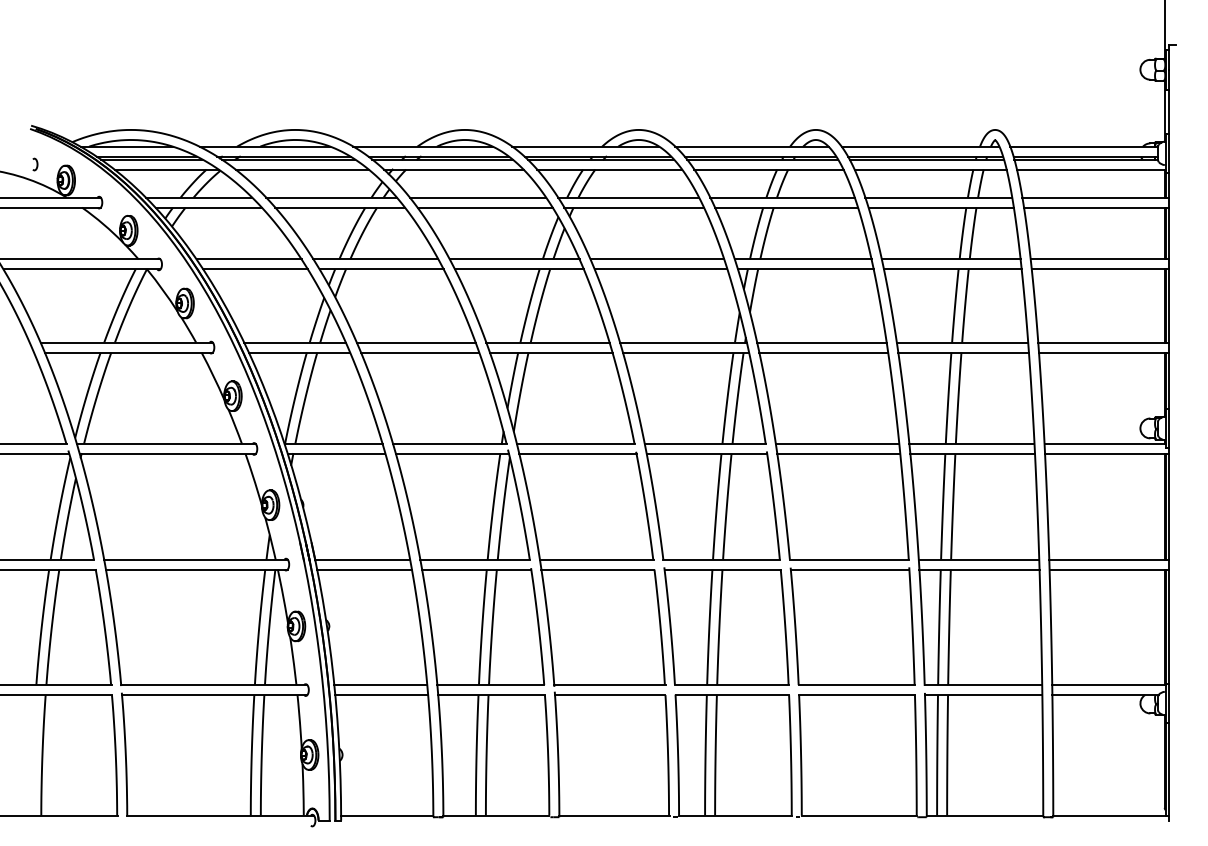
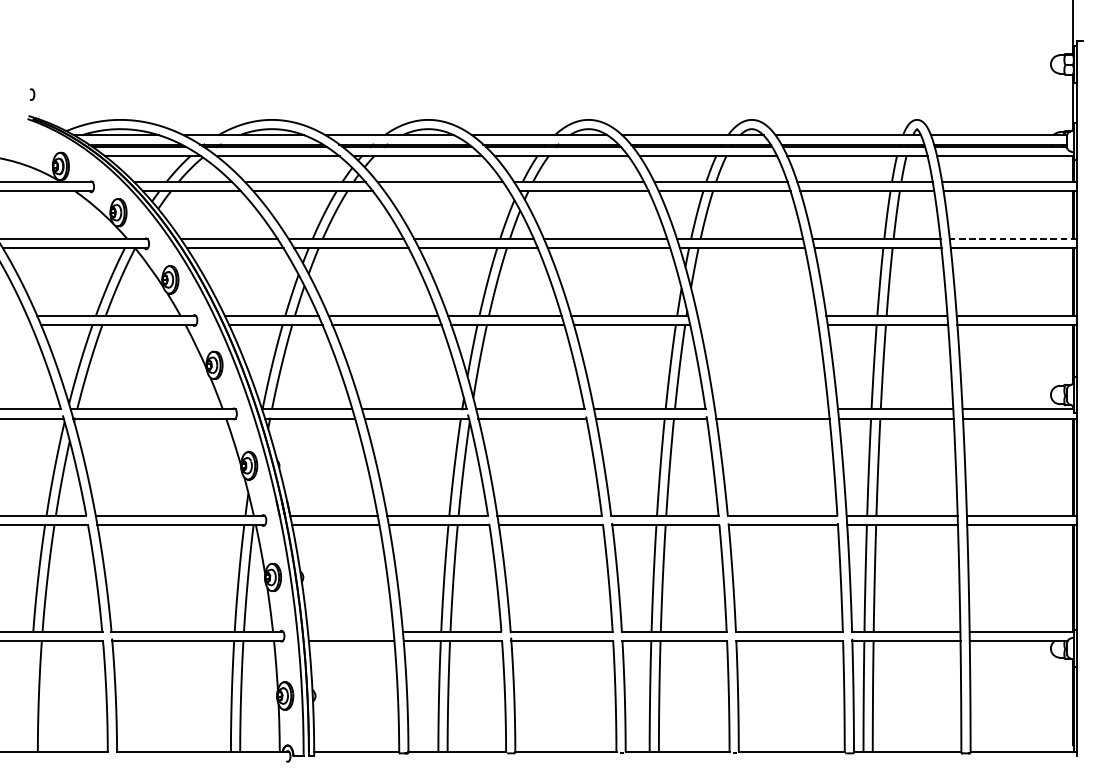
curve: (36, 164) -> (33, 94), moved
line: (484, 207) -> (446, 191), removed
line: (1099, 259) -> (1013, 239), solid -> dashed
line: (821, 342) -> (756, 315), removed
line: (823, 352) -> (758, 325), removed
line: (837, 443) -> (771, 408), removed
line: (380, 685) -> (350, 631), removed

